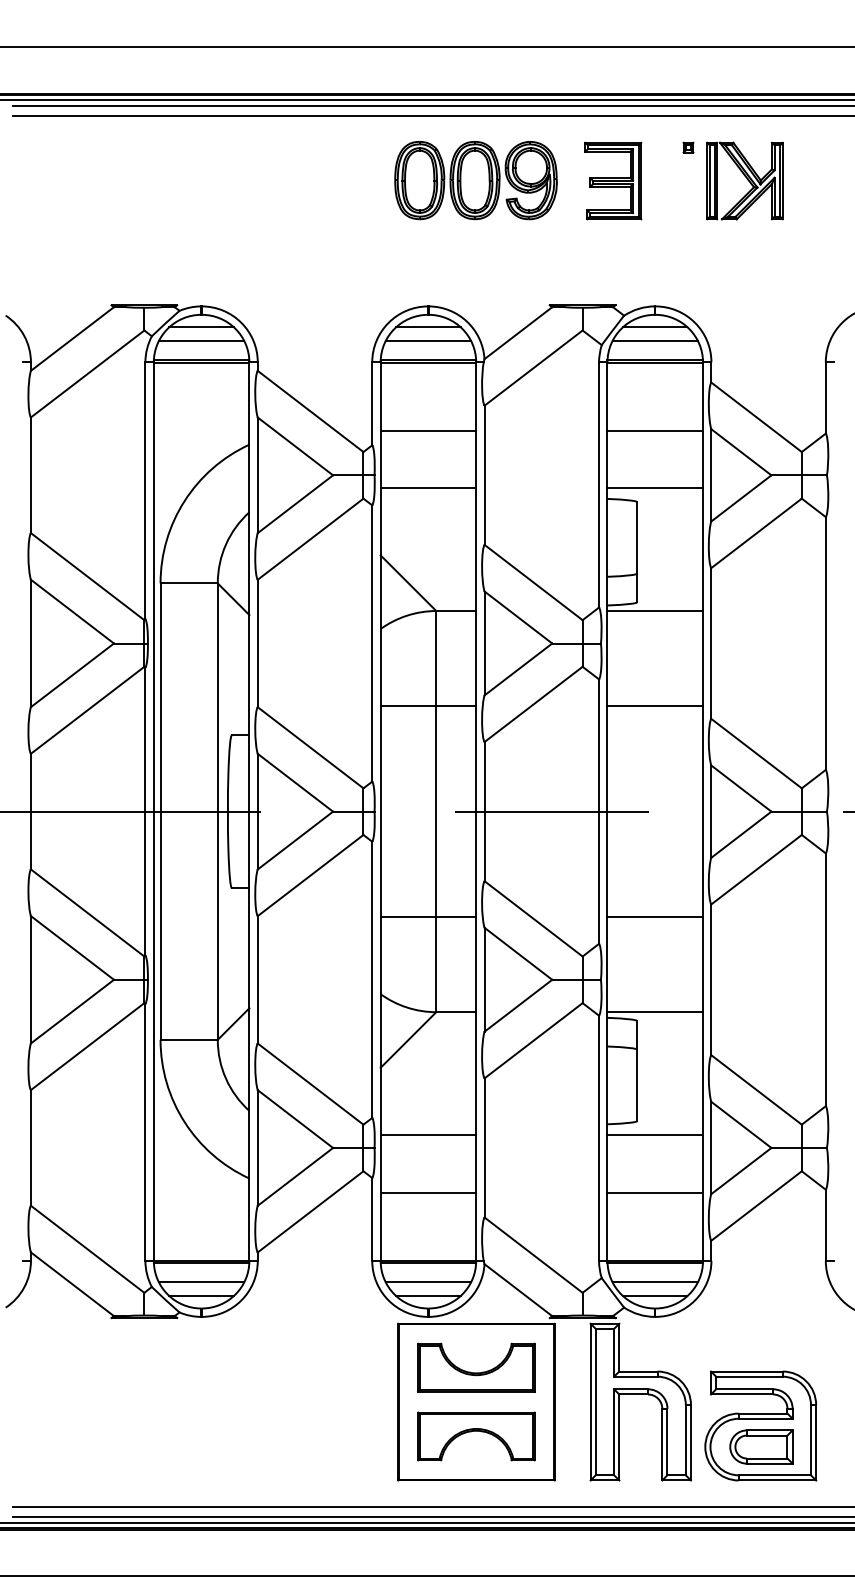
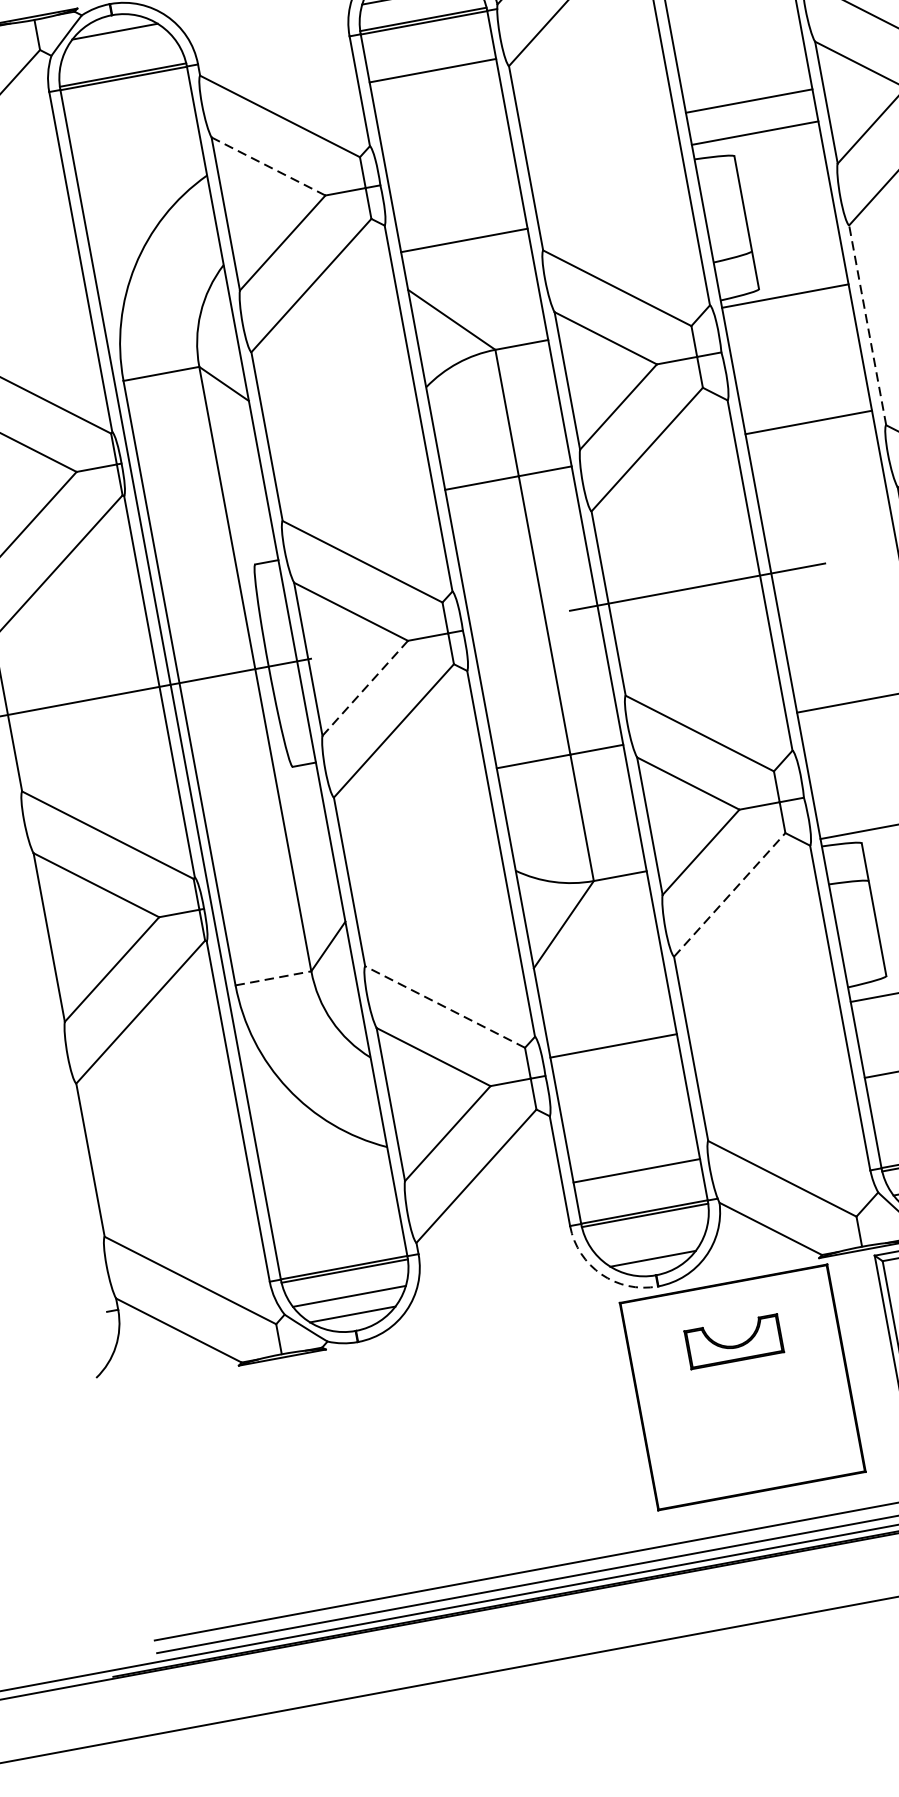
line: (201, 340) -> (118, 49), removed
line: (428, 430) -> (432, 70), moved
line: (655, 430) -> (749, 100), moved
line: (295, 446) -> (268, 166), solid -> dashed
line: (428, 487) -> (464, 239), moved
line: (711, 643) -> (867, 325), solid -> dashed
line: (295, 840) -> (365, 688), solid -> dashed
line: (189, 1039) -> (273, 977), solid -> dashed
line: (533, 1040) -> (729, 894), solid -> dashed
line: (310, 1084) -> (445, 1007), solid -> dashed
line: (428, 1192) -> (636, 1170), moved
line: (428, 1282) -> (649, 1240), removed
arc: (388, 1300) -> (601, 1274), solid -> dashed
part: (476, 1367) -> (734, 1341), size x0.6
part: (476, 1436) -> (751, 1432), removed

